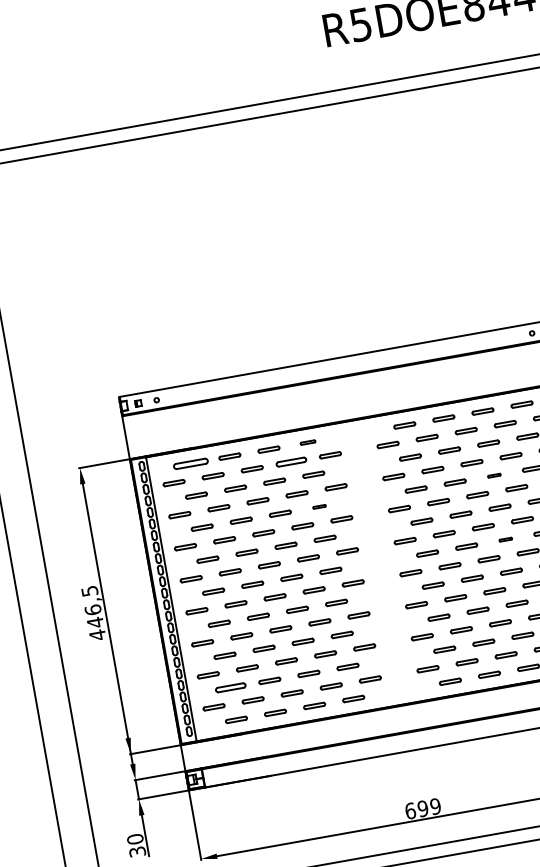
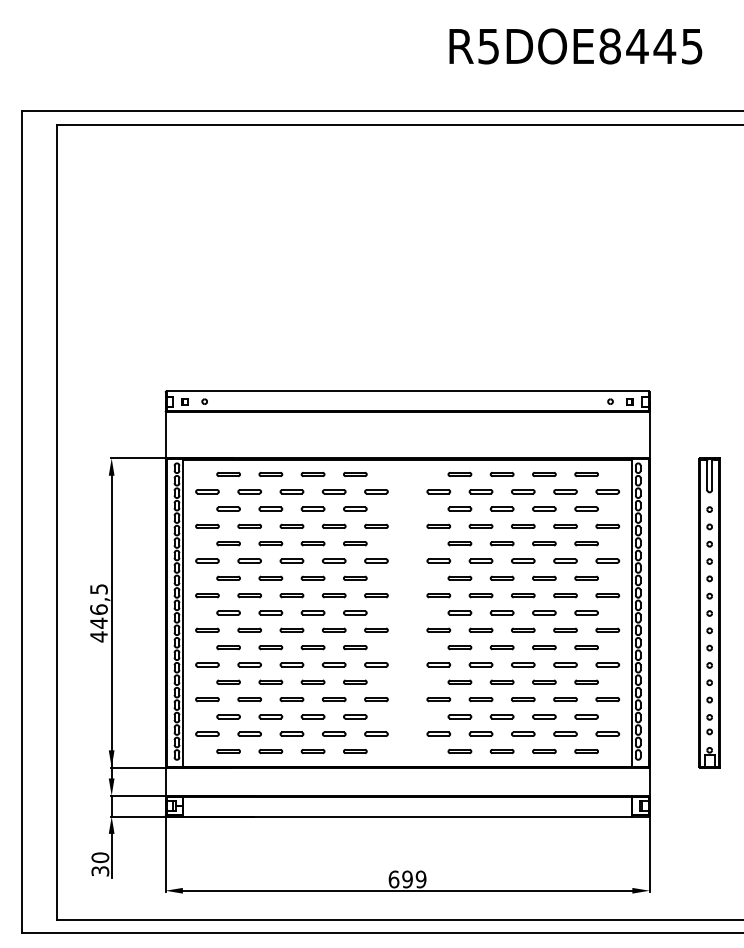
part: (308, 441) -> (355, 473), size x1.43
part: (190, 462) -> (228, 473), size x0.62
part: (290, 462) -> (333, 491), size x0.71
part: (494, 475) -> (544, 543), size x1.67
part: (319, 506) -> (355, 543), size x1.67
part: (505, 539) -> (544, 612), size x1.67
part: (230, 687) -> (228, 716), size x0.71

